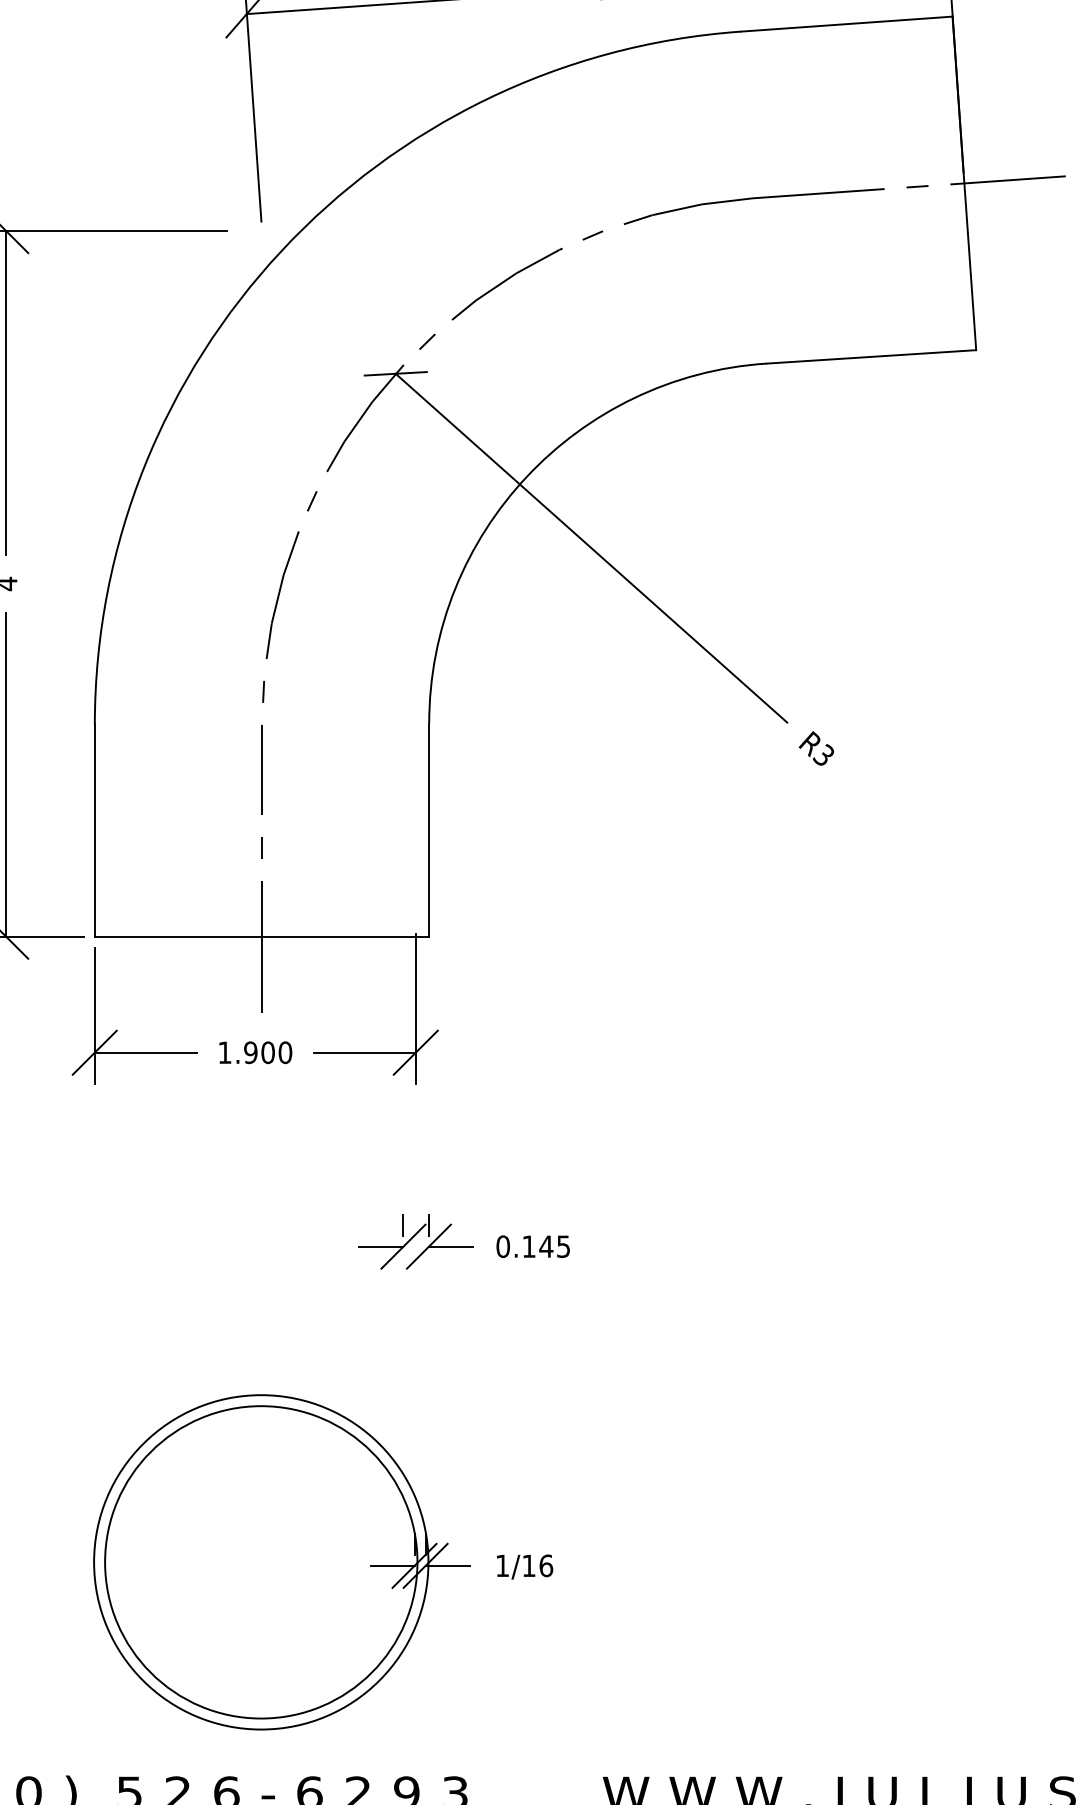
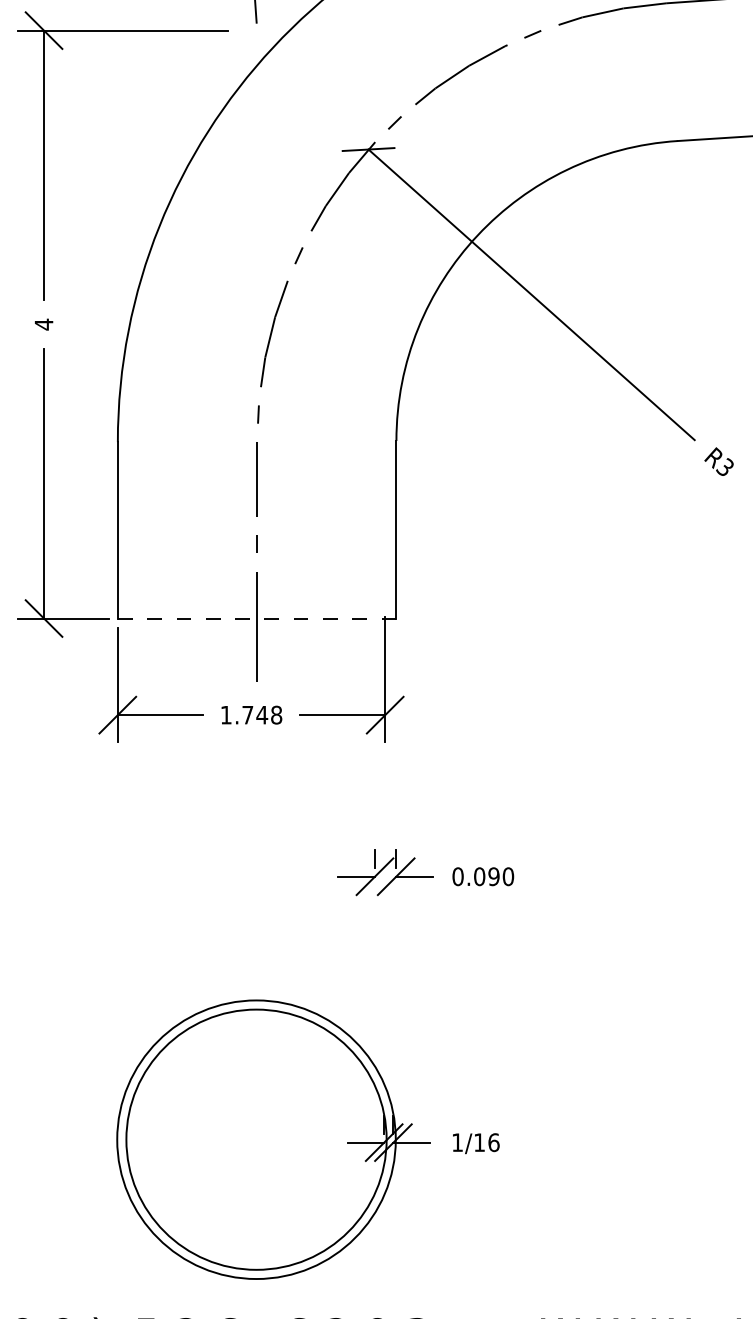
line: (261, 936) -> (256, 618), solid -> dashed
text: (268, 1052) -> (262, 714), 1.900 -> 1.748
text: (546, 1246) -> (494, 876), 0.145 -> 0.090

